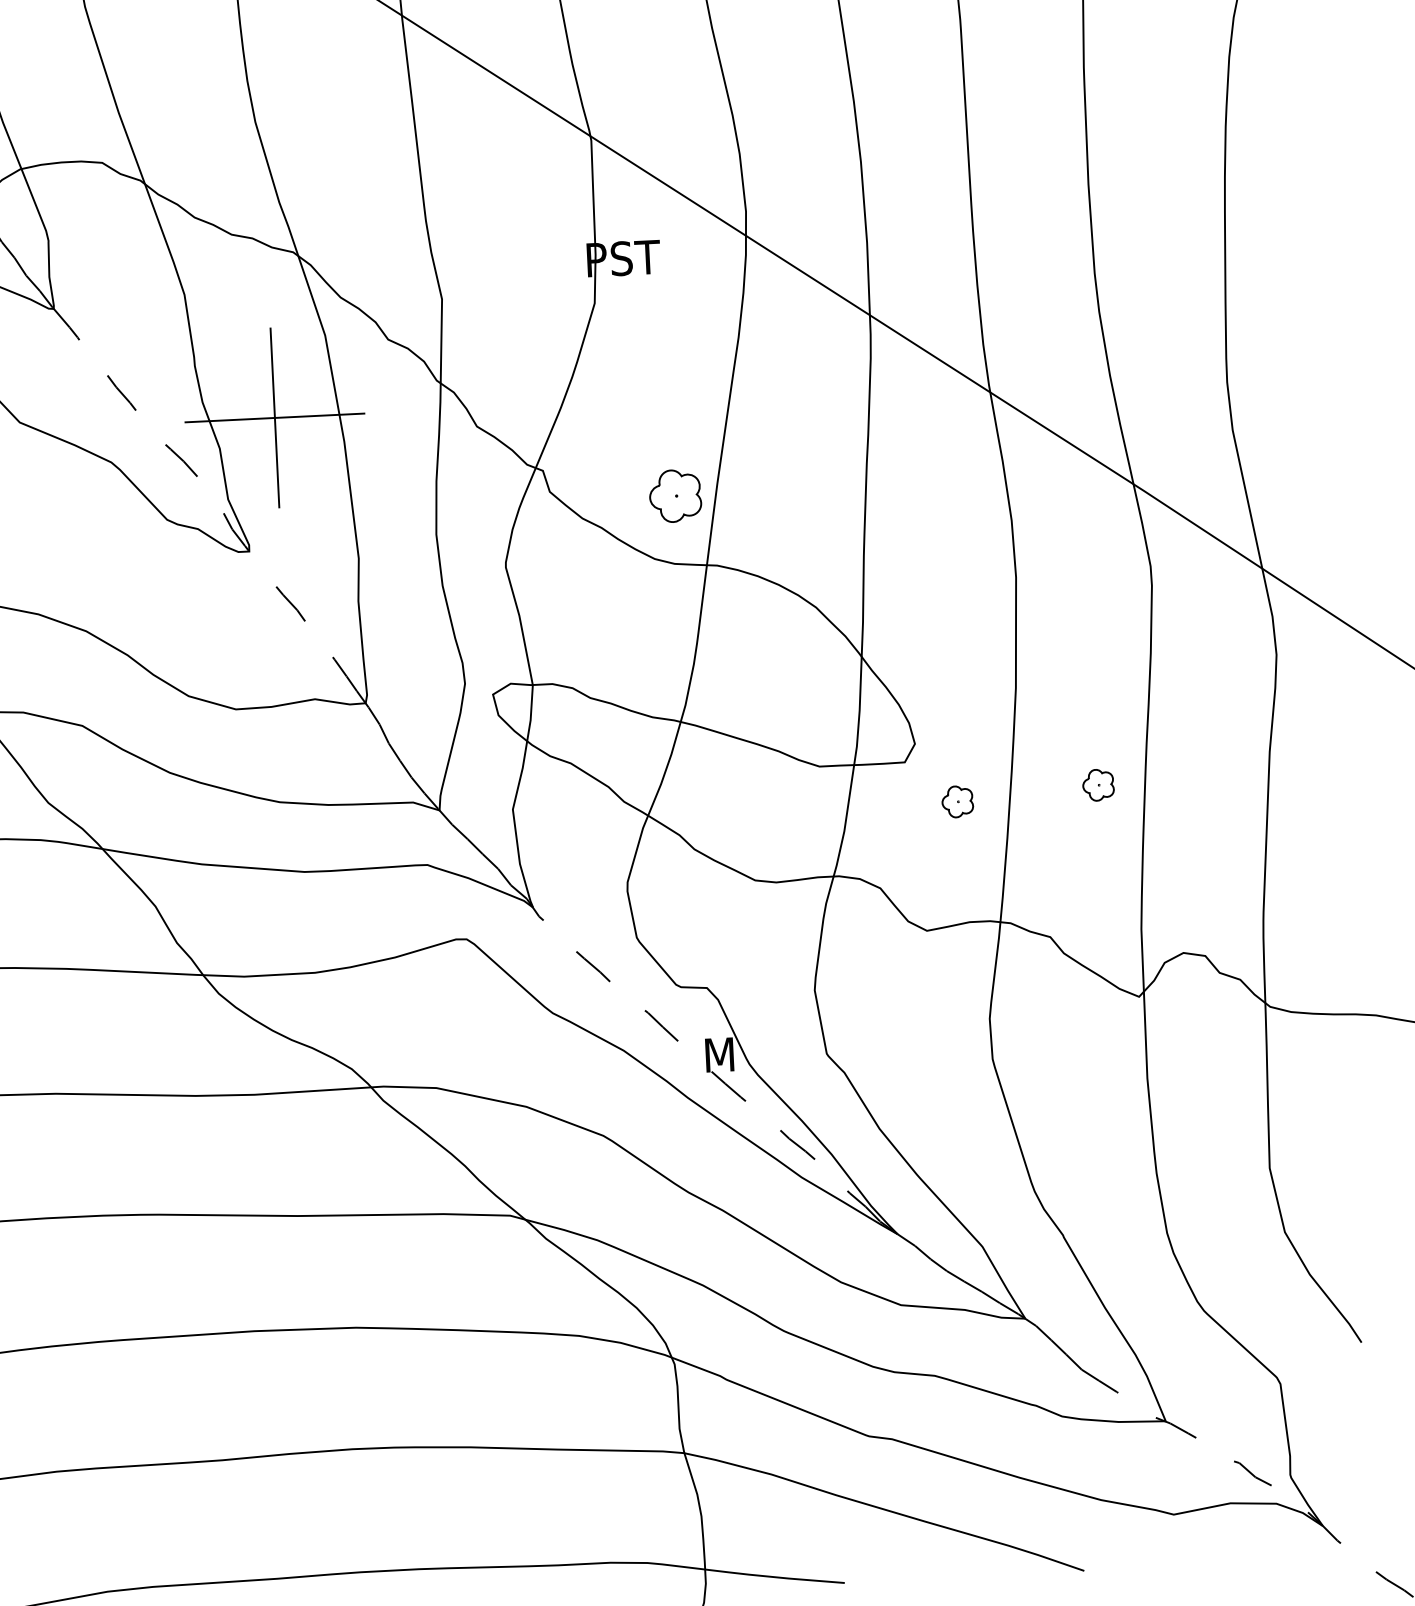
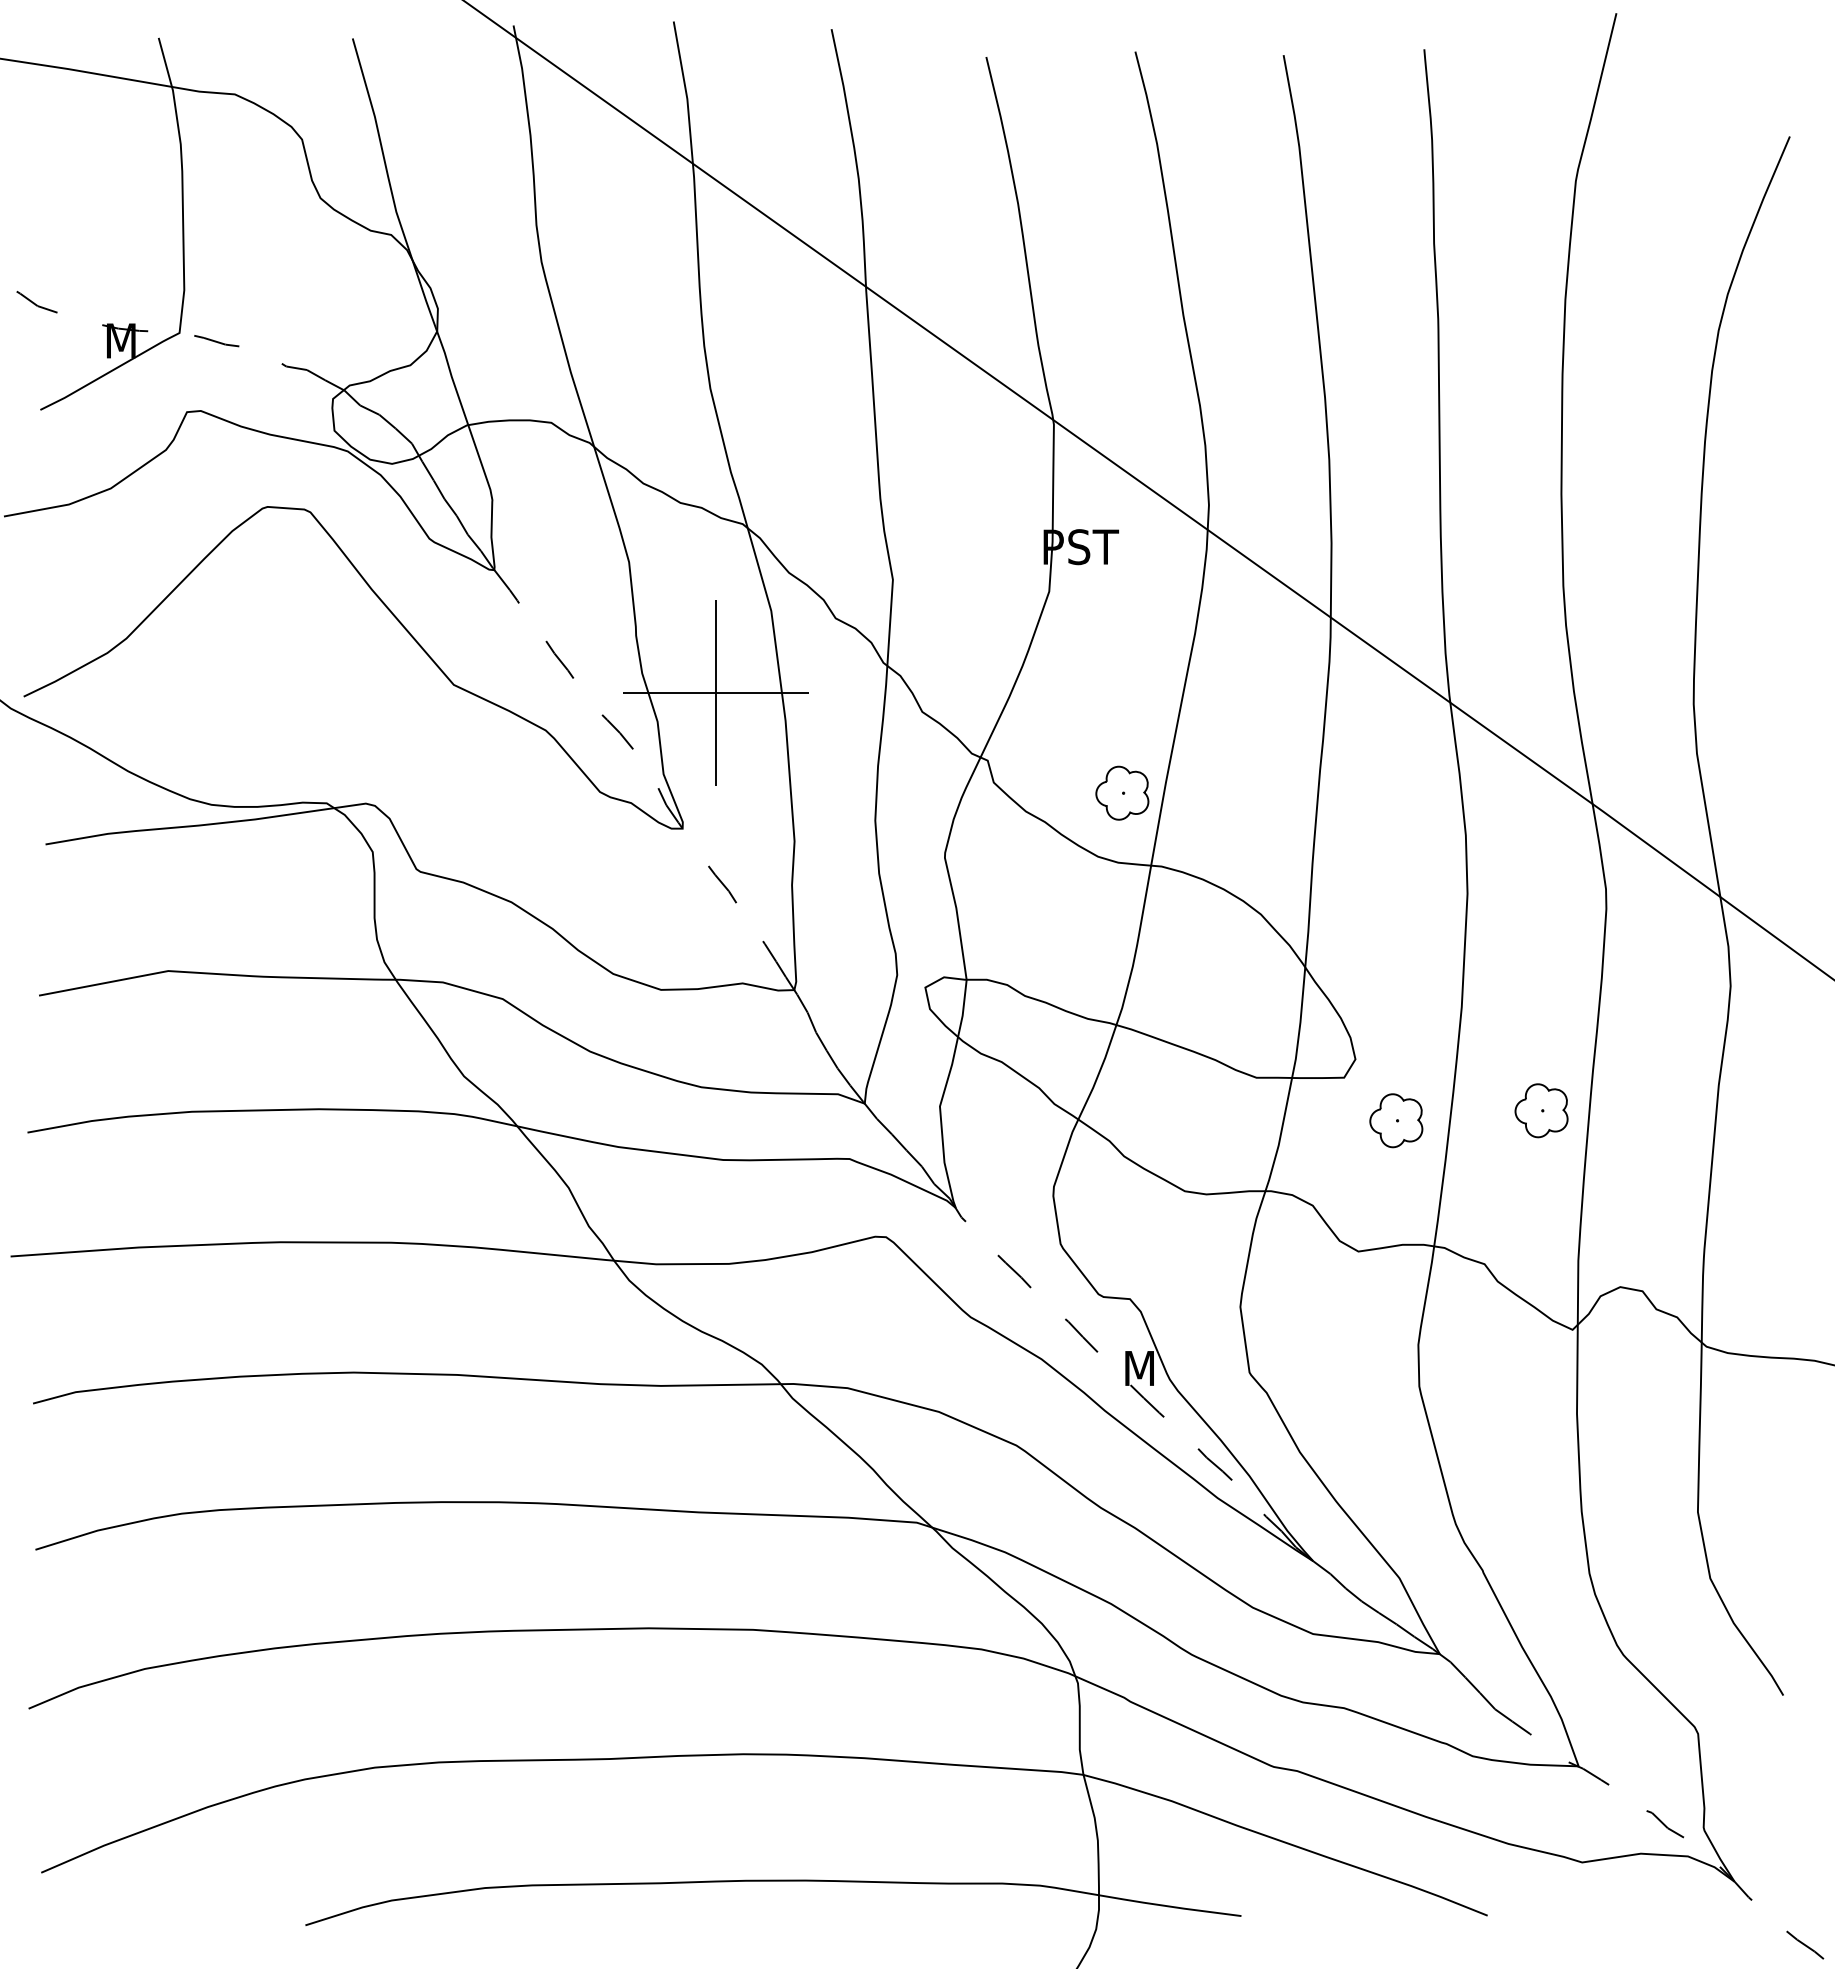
part: (1098, 784) -> (1541, 1110), size x1.67
part: (957, 801) -> (1396, 1120), size x1.67

